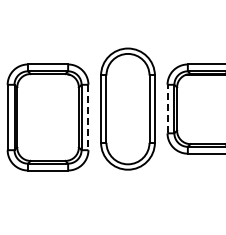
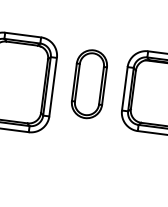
part: (127, 108) -> (89, 83), size x0.62
line: (167, 108) -> (124, 88), dashed -> solid
line: (88, 117) -> (53, 87), dashed -> solid

